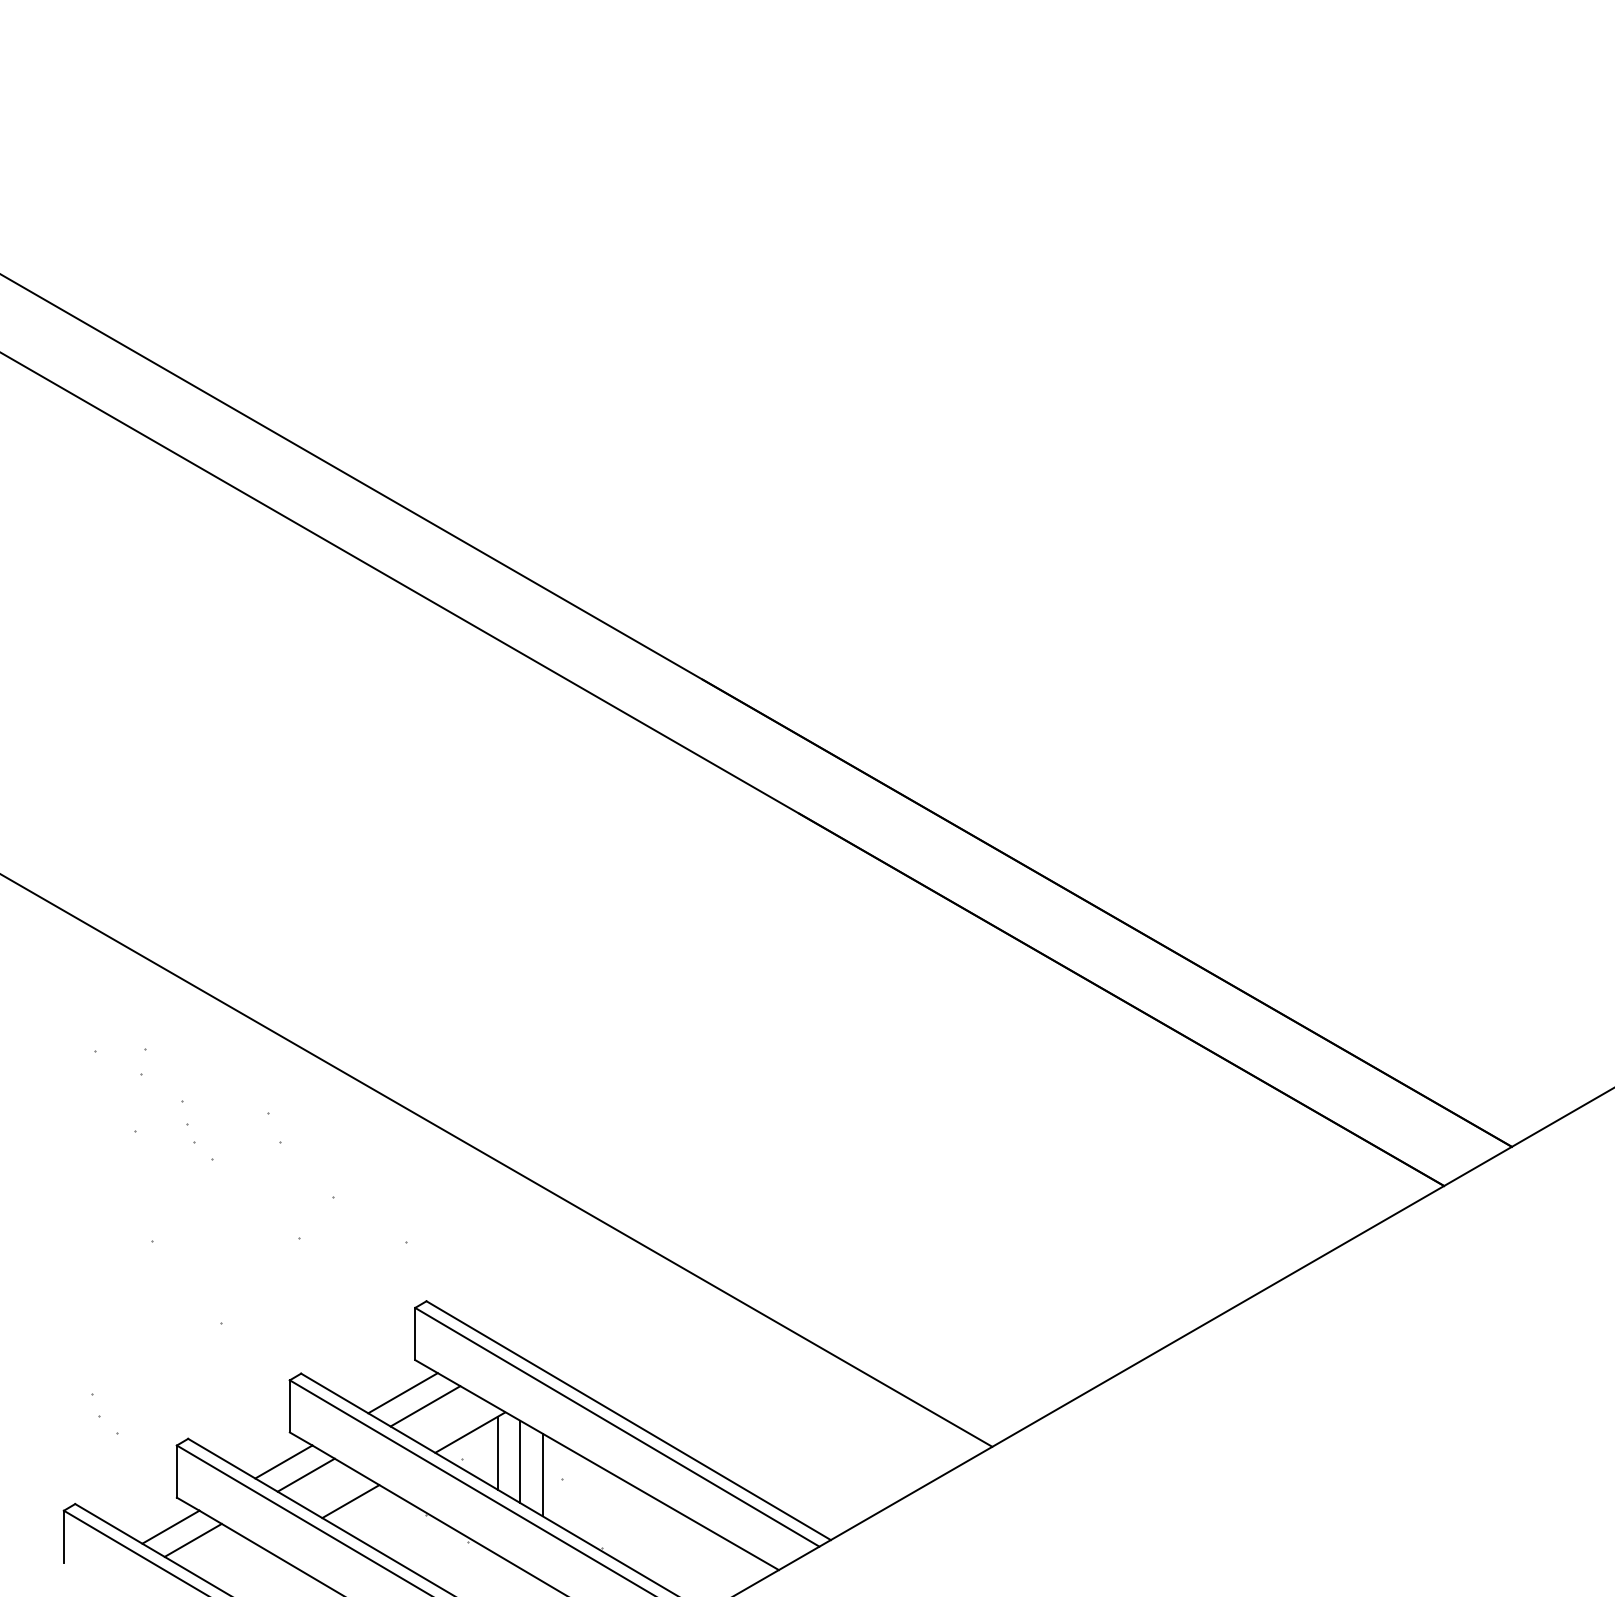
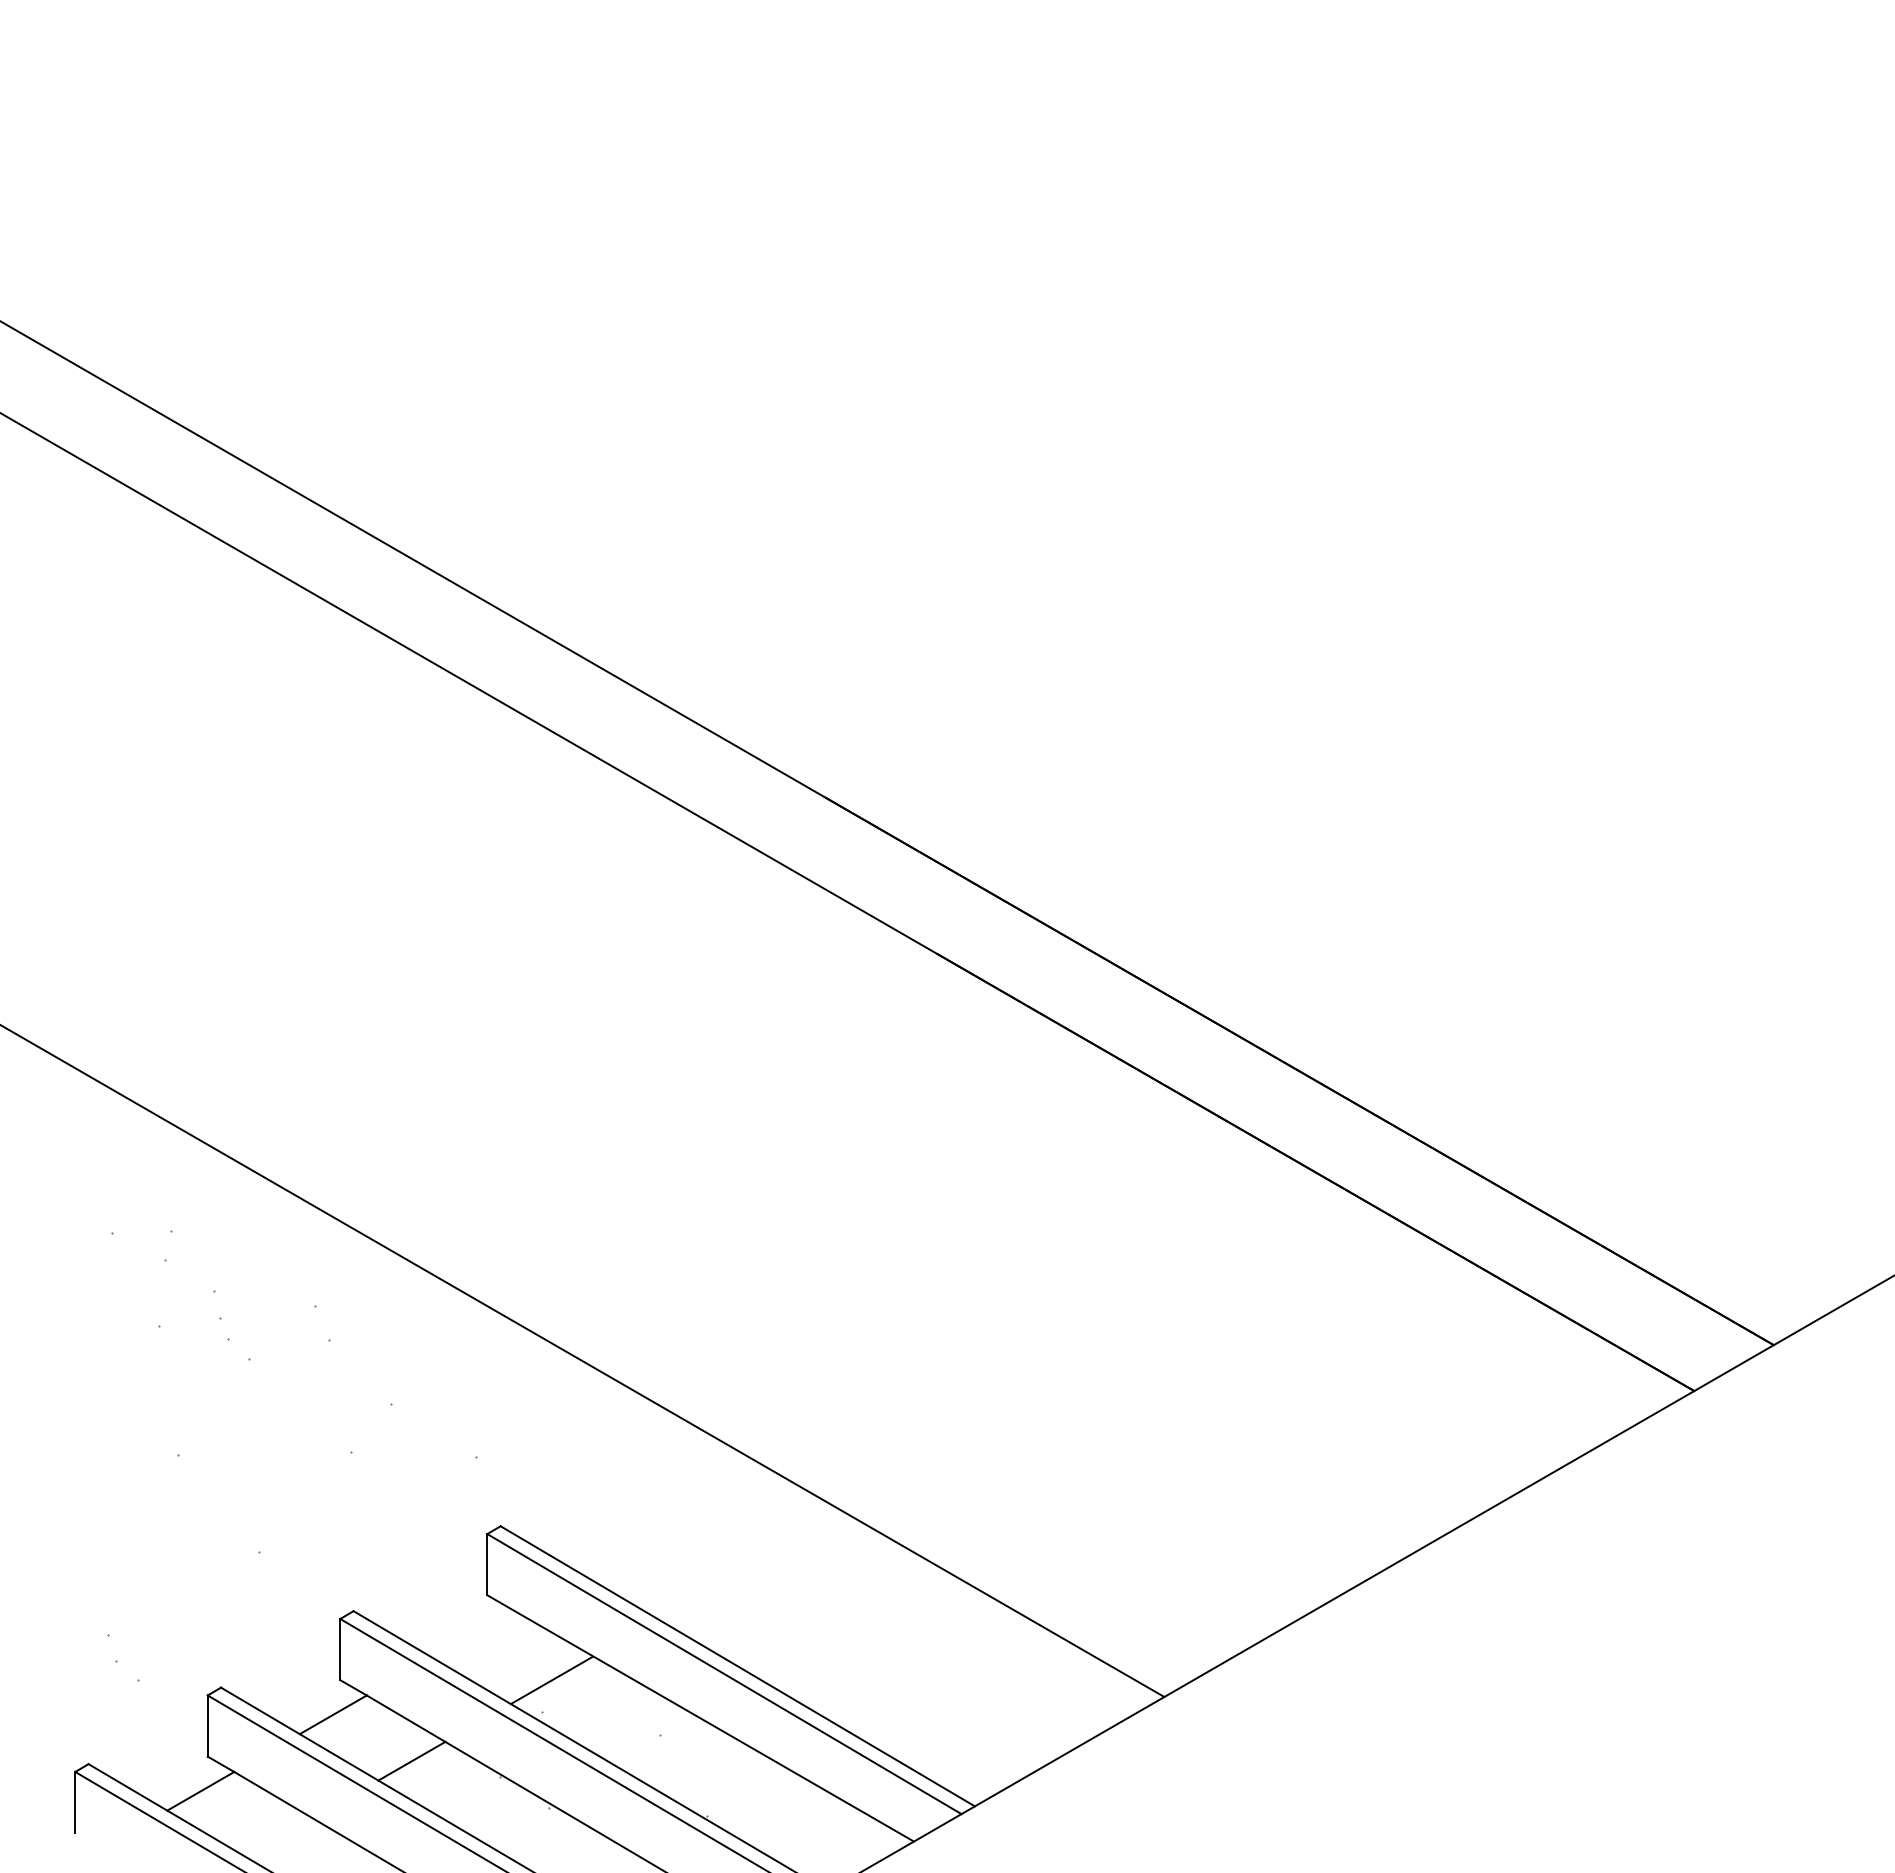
line: (402, 1392) -> (472, 1633), removed
line: (425, 1406) -> (499, 1649), removed
line: (498, 1453) -> (584, 1704), removed
line: (520, 1461) -> (610, 1714), removed
line: (306, 1474) -> (359, 1729), removed
line: (543, 1474) -> (637, 1729), removed
line: (192, 1540) -> (226, 1806), removed

